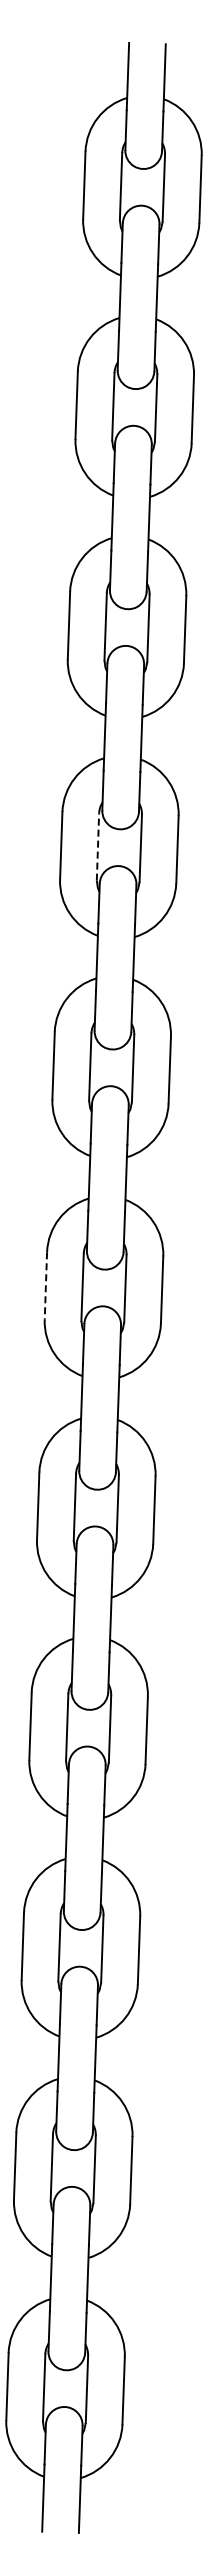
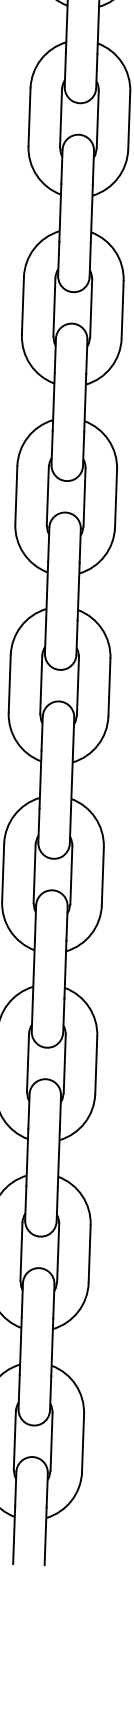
line: (97, 846) -> (60, 117), dashed -> solid
line: (45, 1285) -> (15, 494), dashed -> solid

